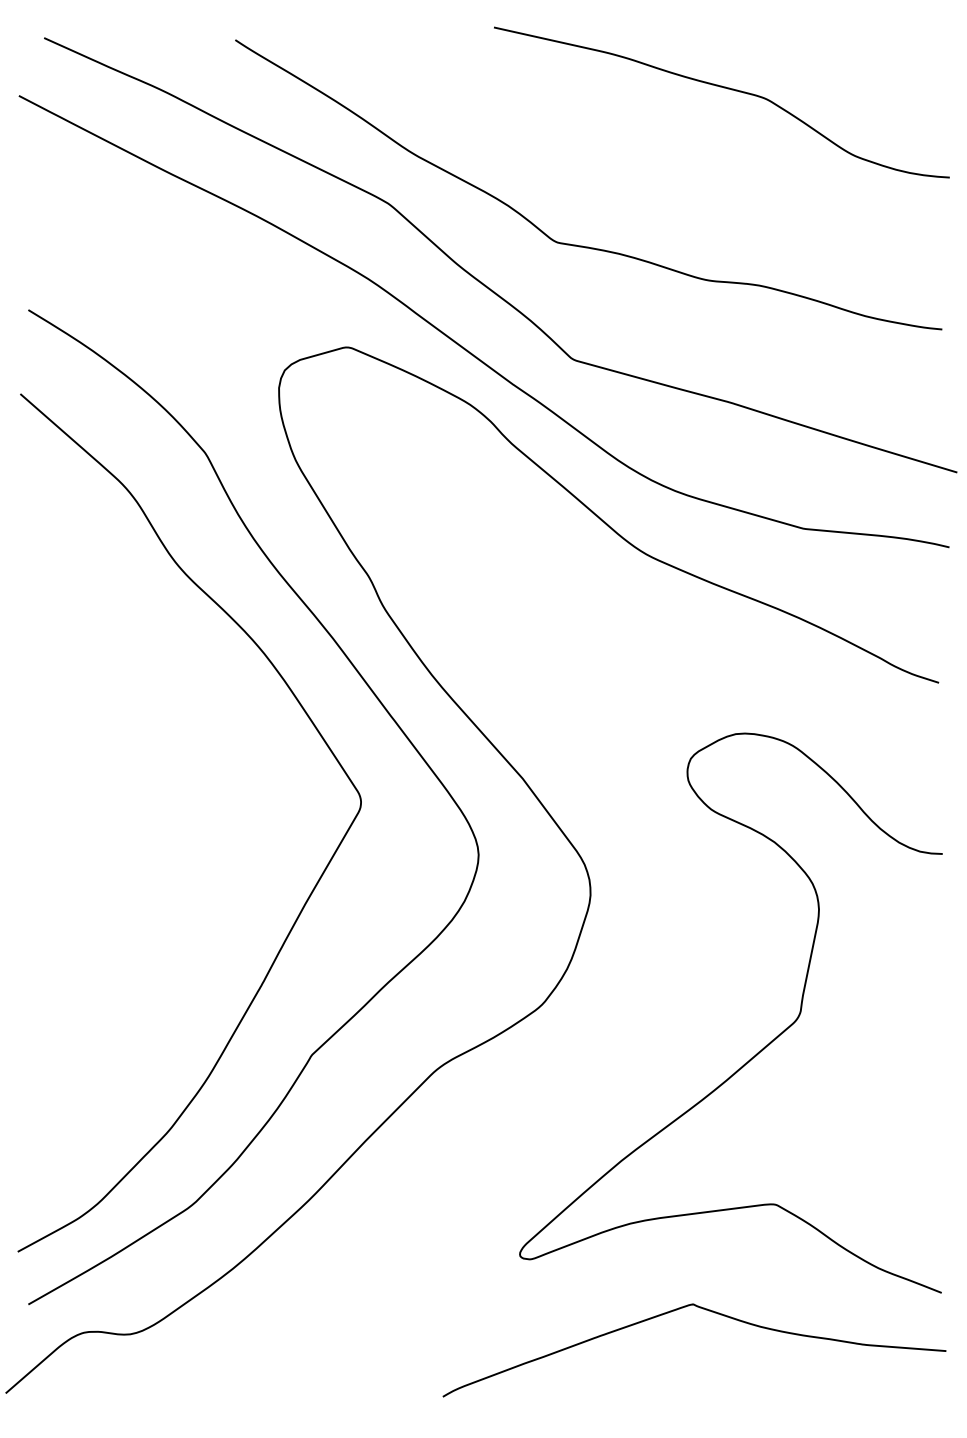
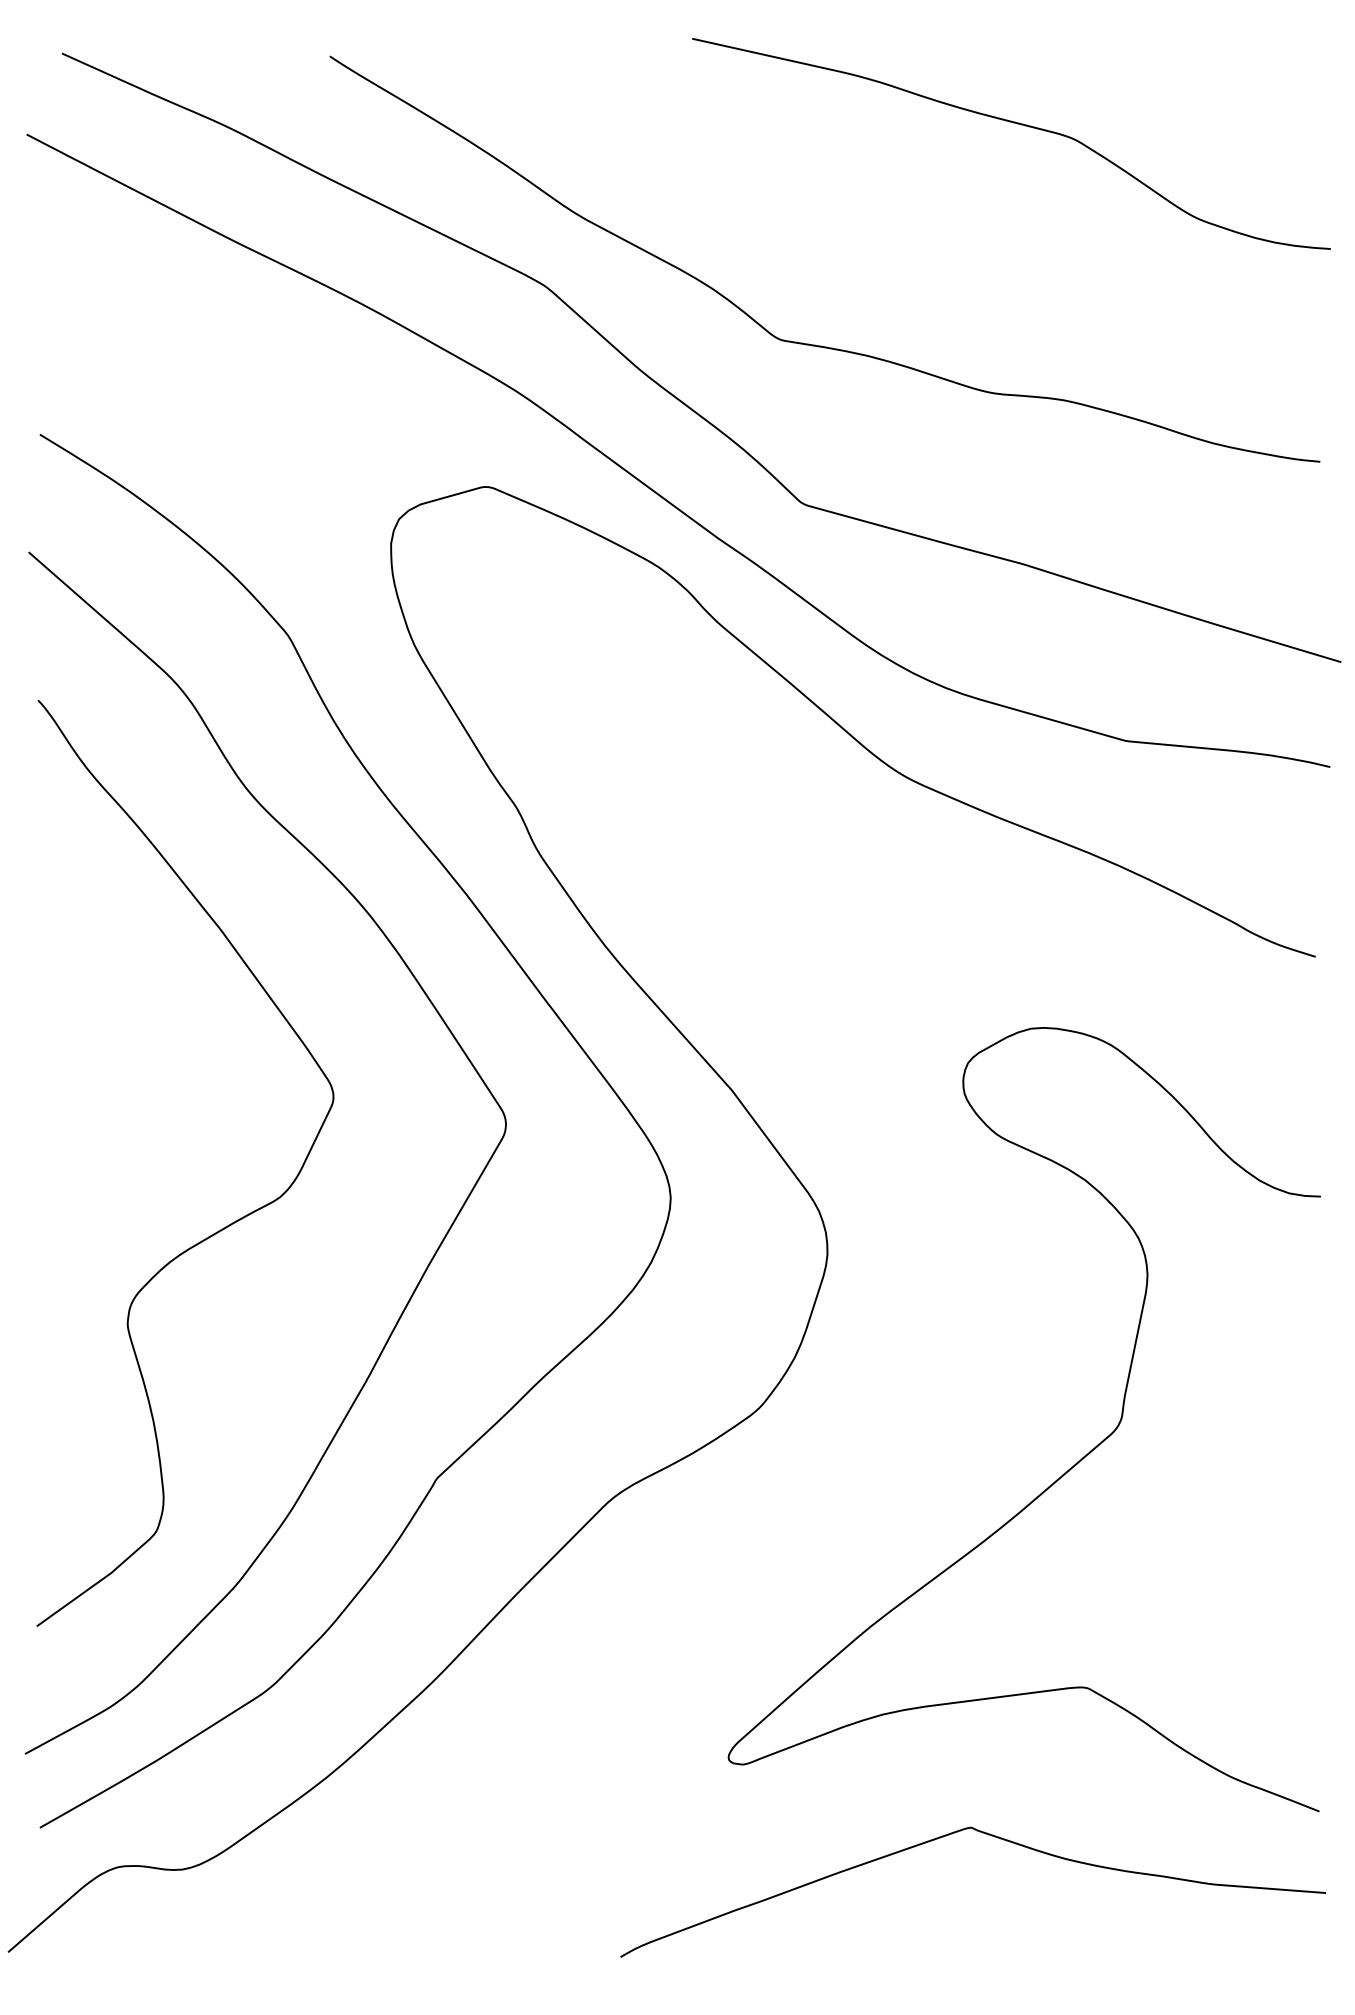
curve: (159, 876) -> (223, 1227), added

